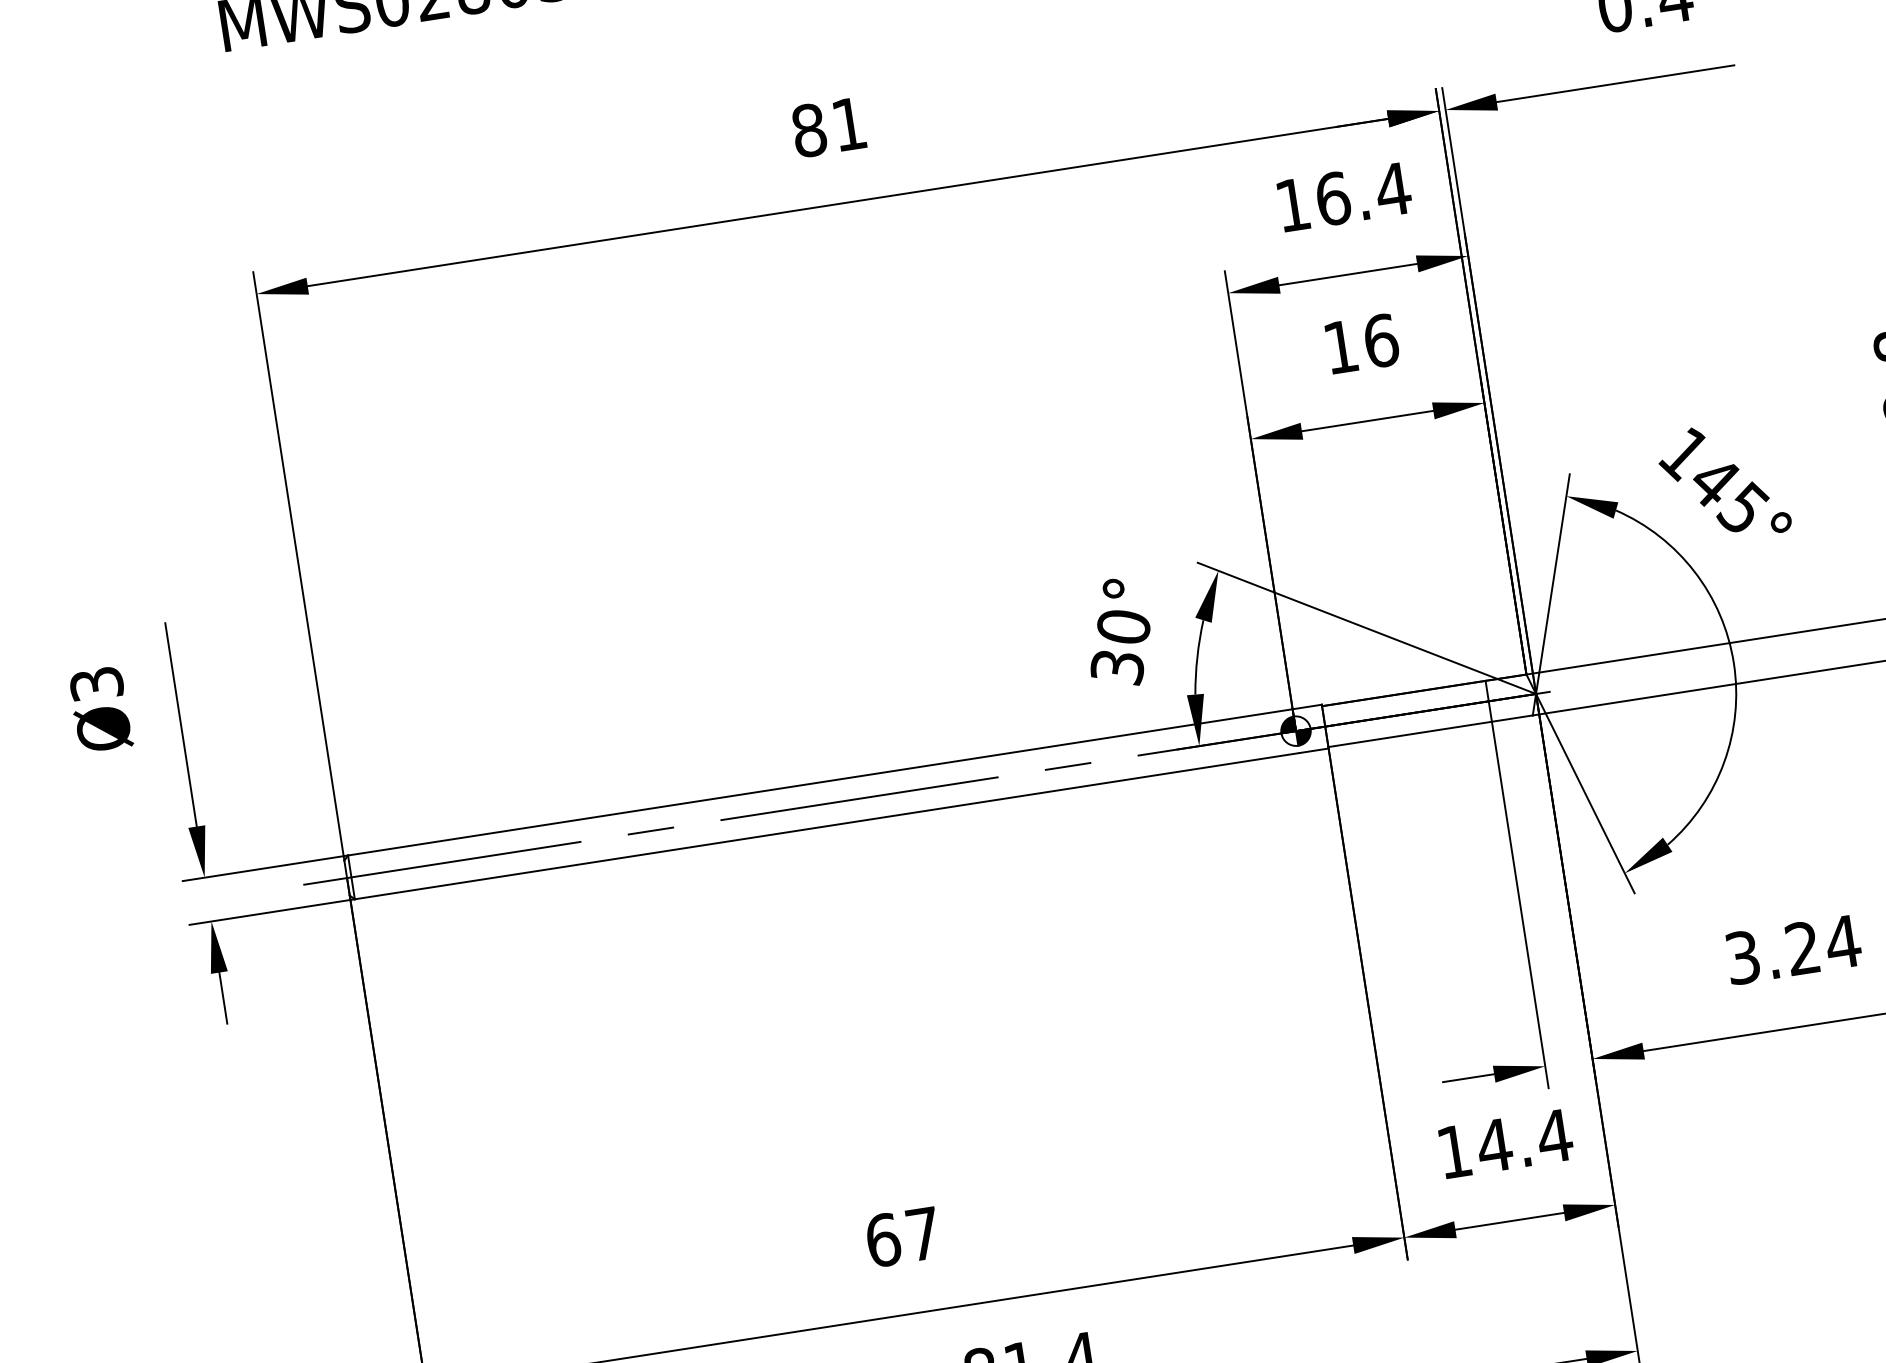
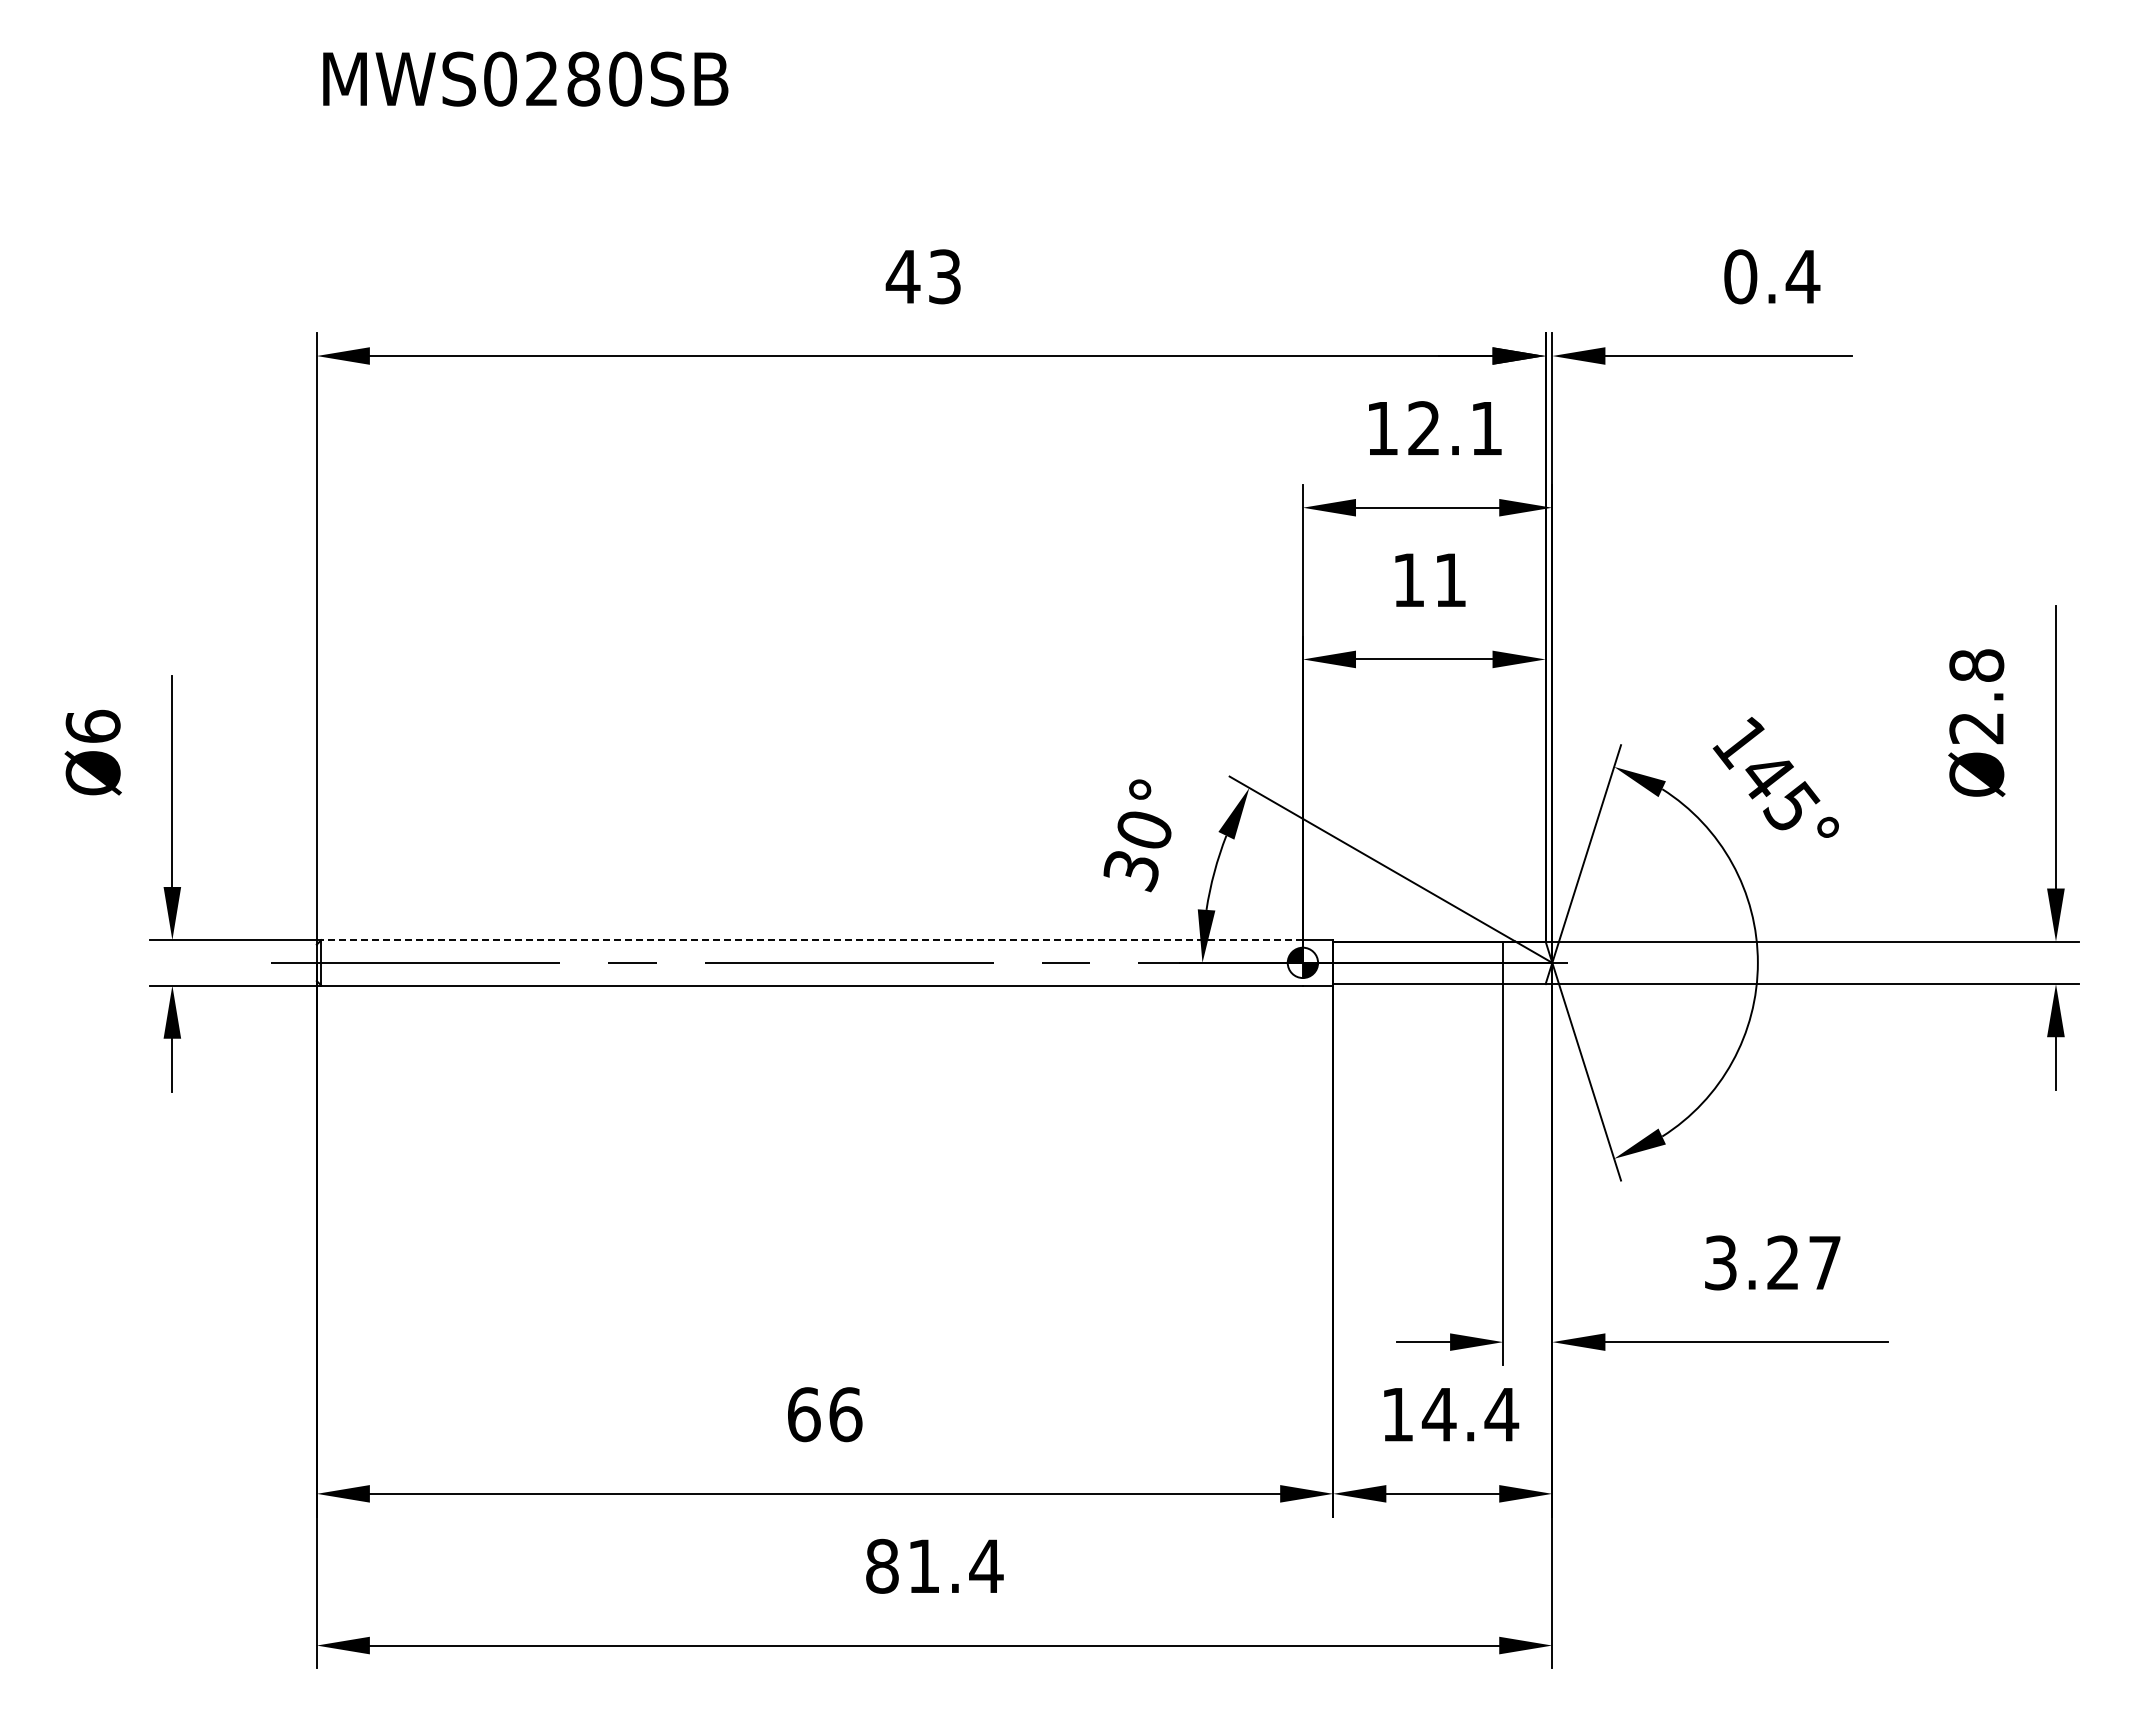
text: (827, 127) -> (922, 276), 81 -> 43
text: (1363, 194) -> (1455, 428), 16.4 -> 12.1
text: (1380, 340) -> (1450, 579), 16 -> 11
text: (95, 683) -> (92, 725), Ø3 -> Ø6
line: (820, 782) -> (812, 940), solid -> dashed
text: (1842, 941) -> (1824, 1262), 3.24 -> 3.27
text: (923, 1233) -> (845, 1414), 67 -> 66

